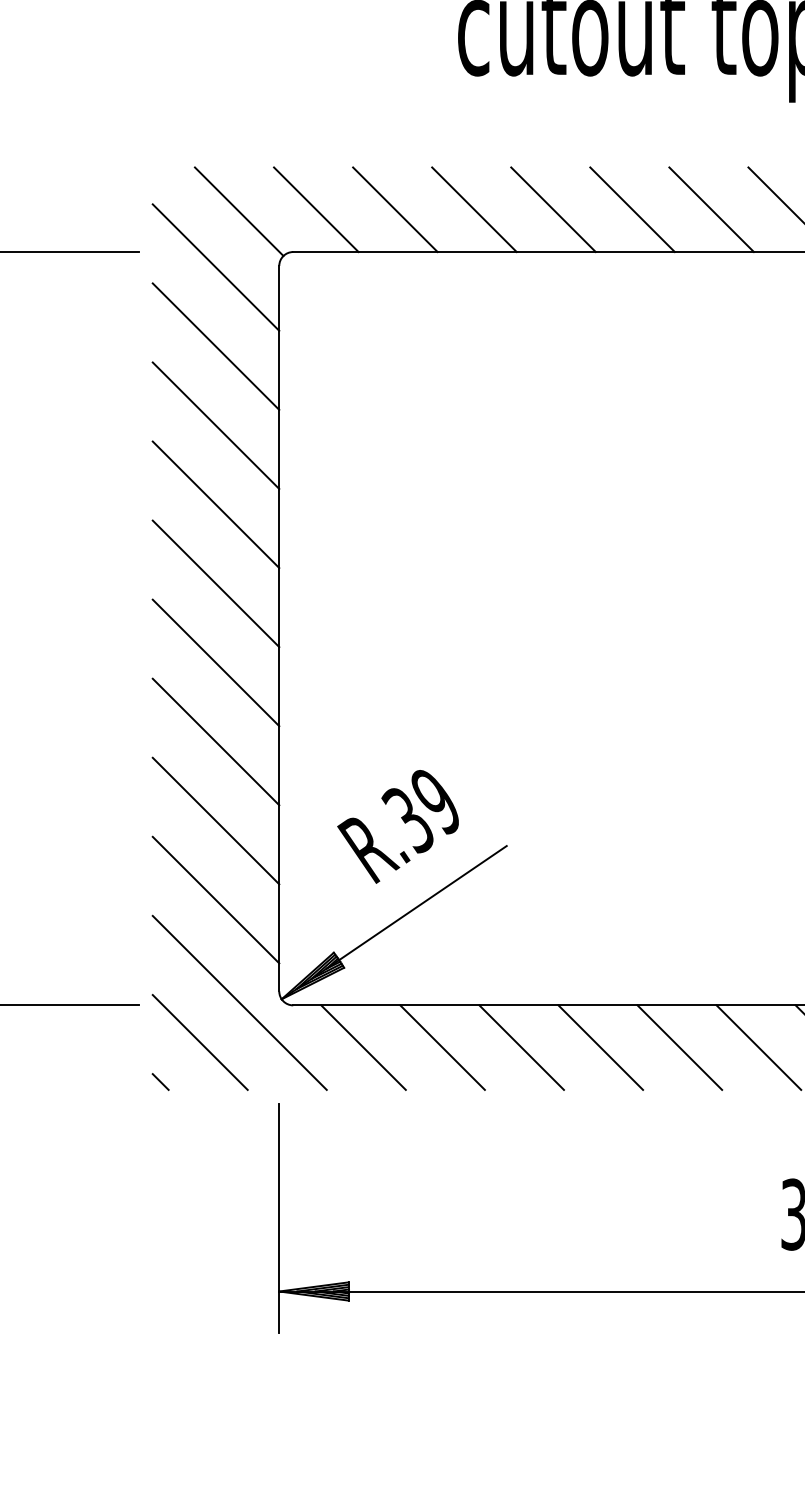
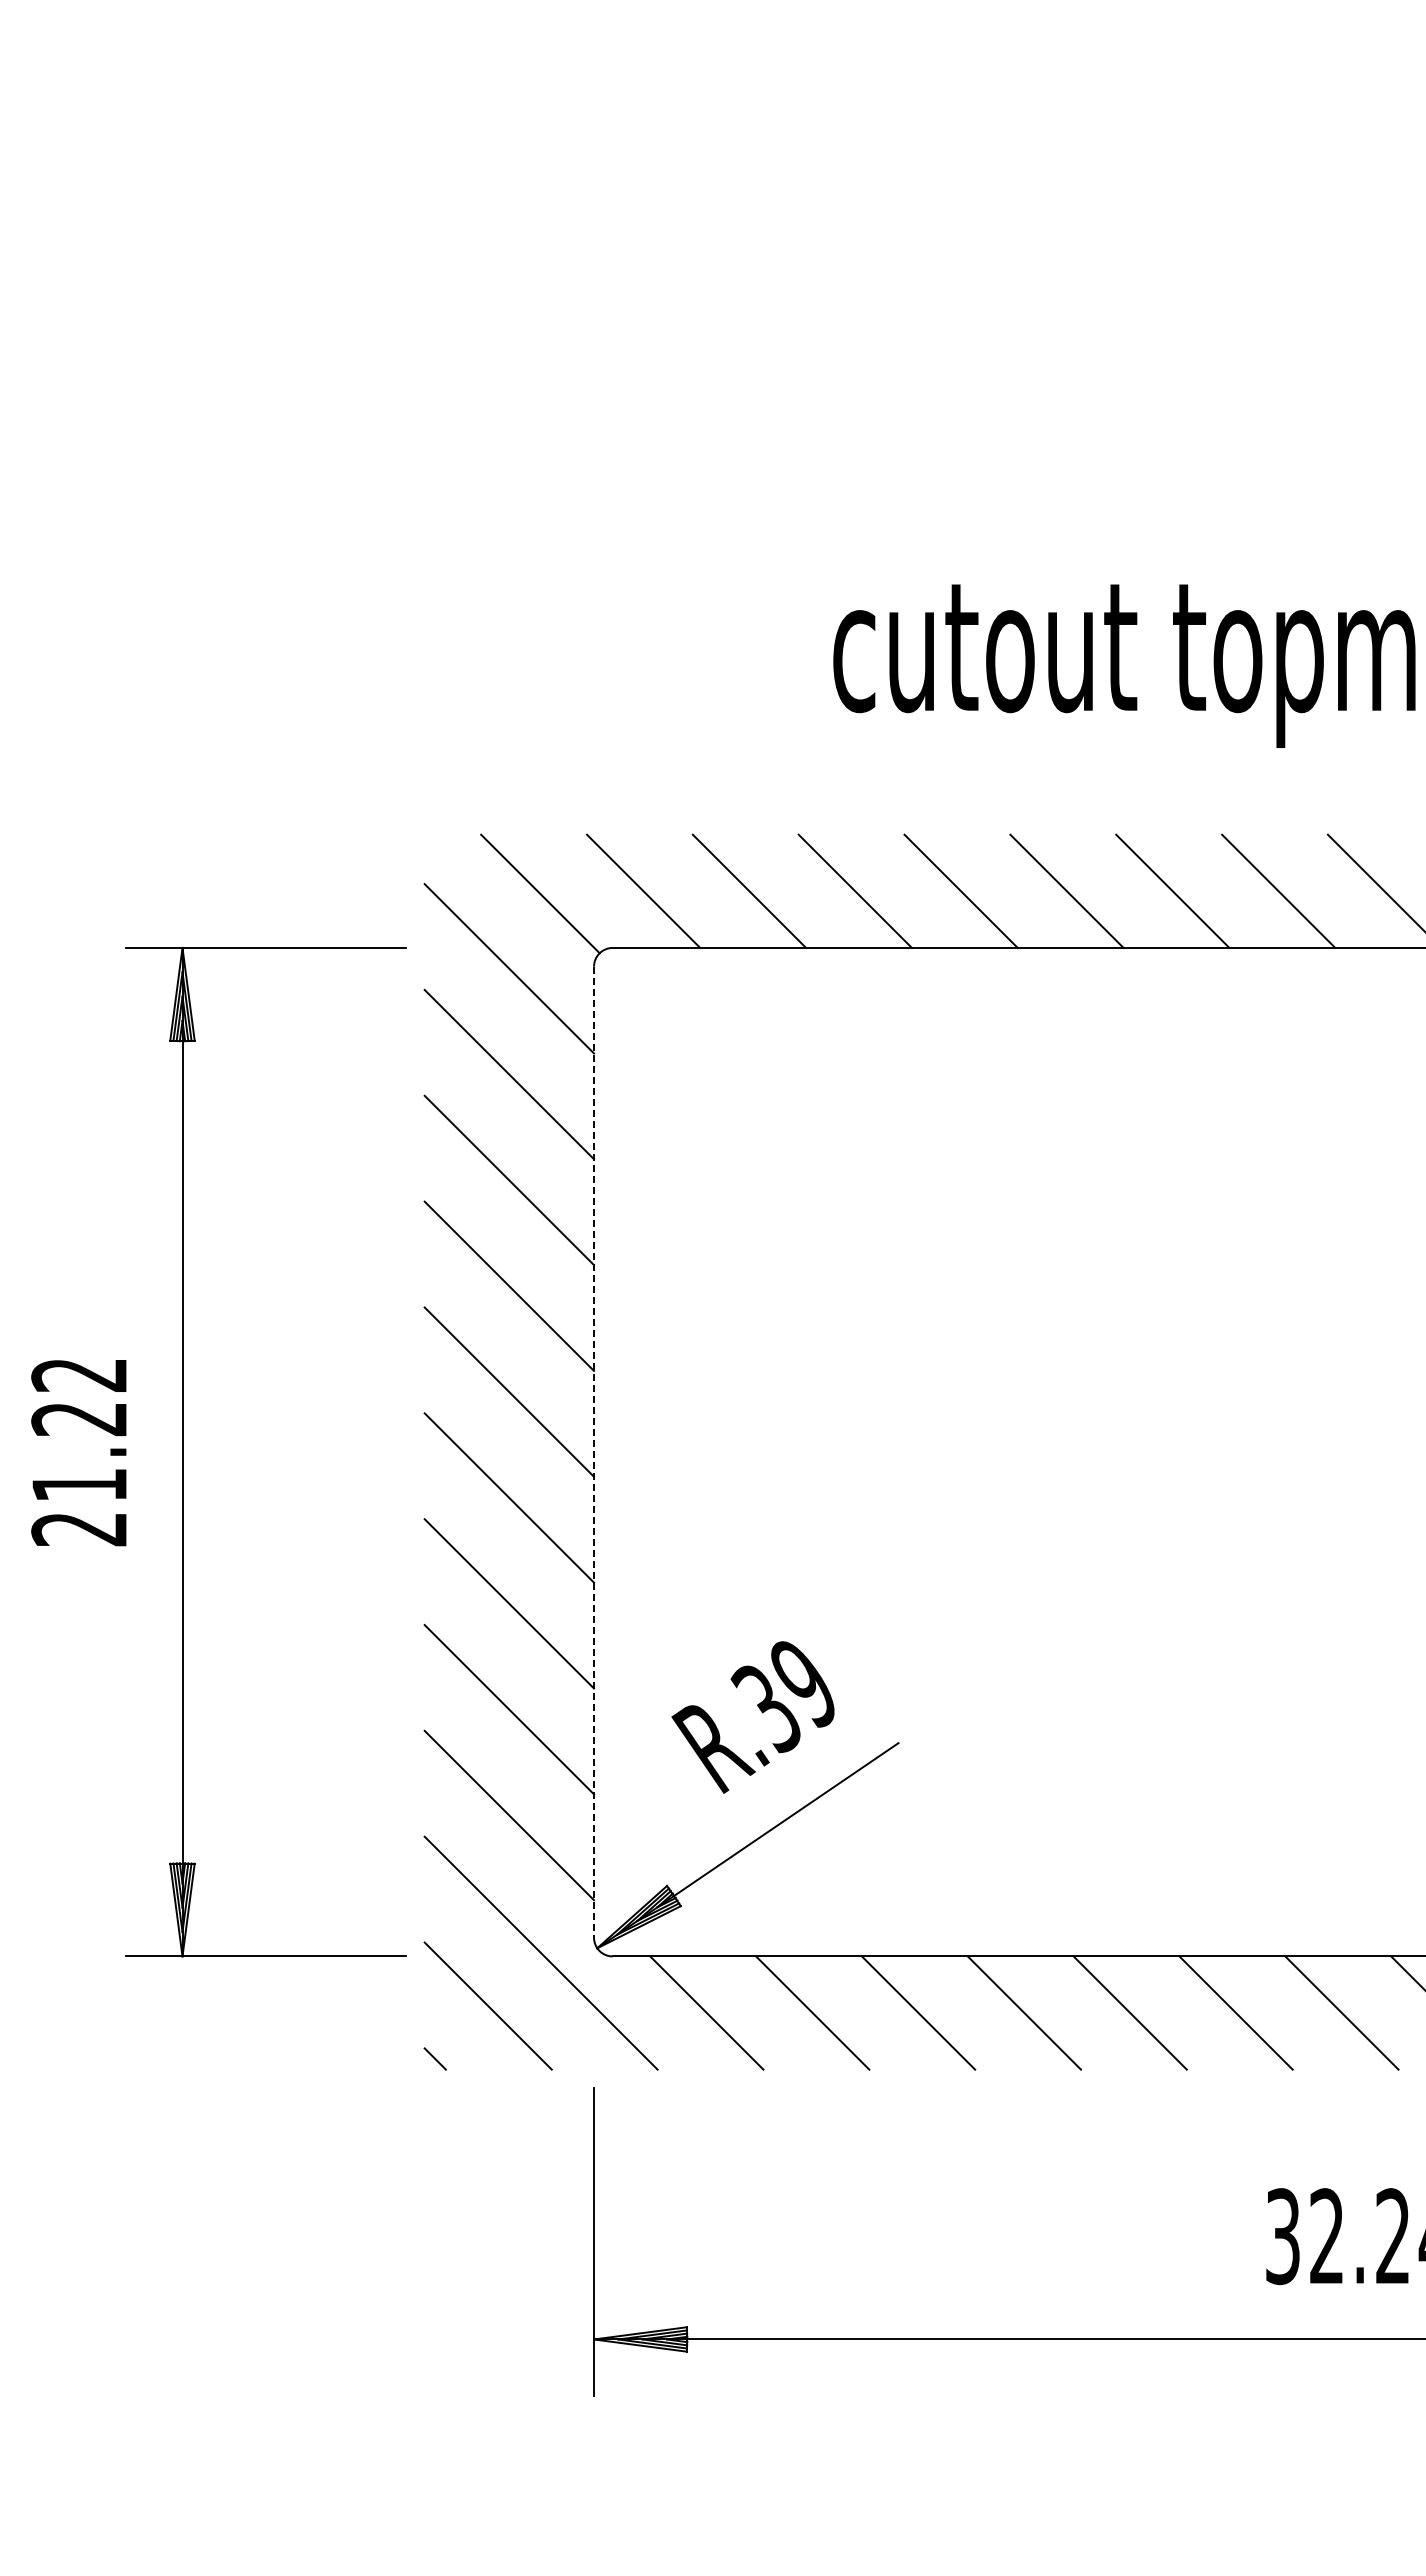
line: (279, 628) -> (594, 1452), solid -> dashed

